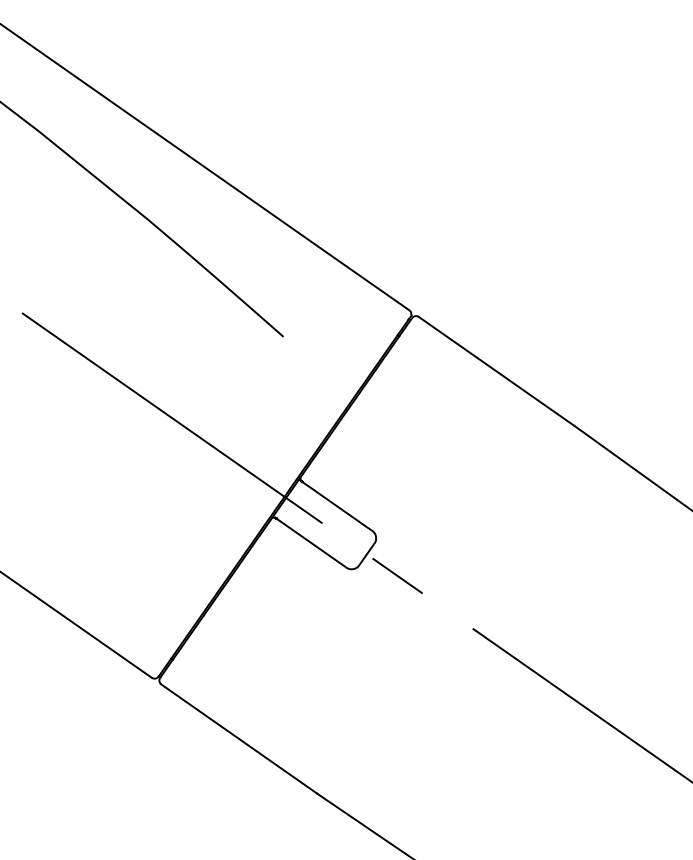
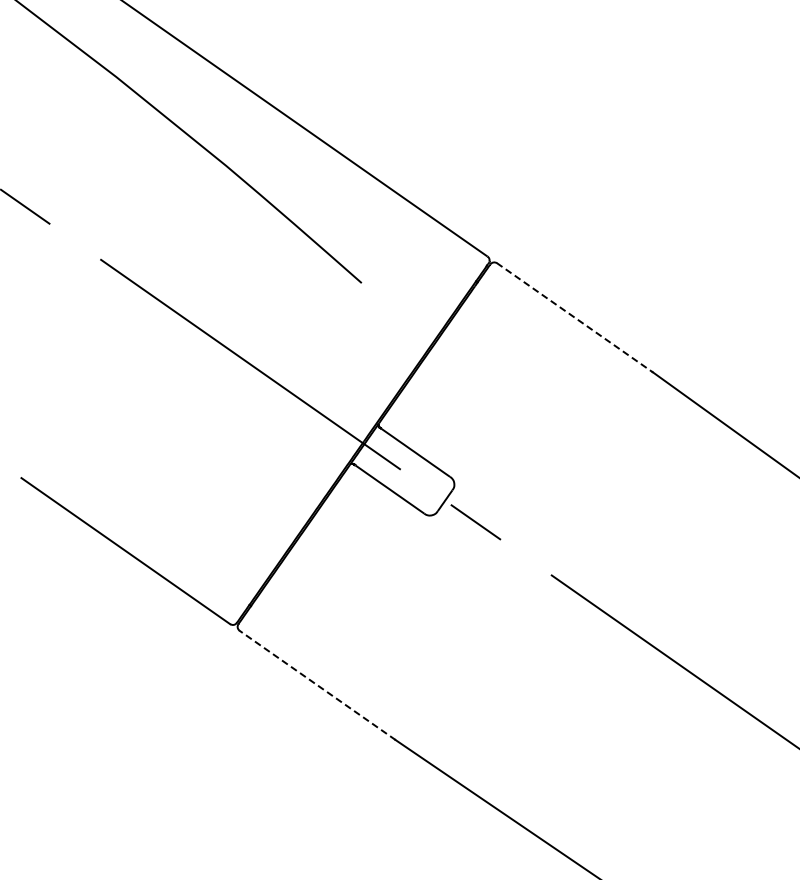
line: (497, 371) -> (575, 317), solid -> dashed
line: (239, 739) -> (317, 685), solid -> dashed

